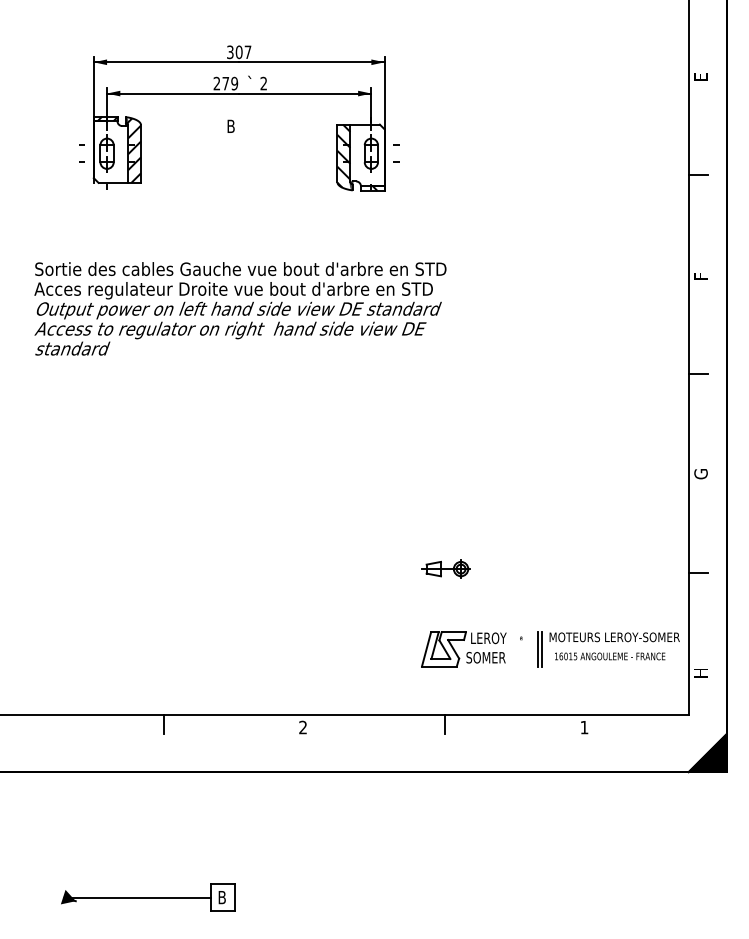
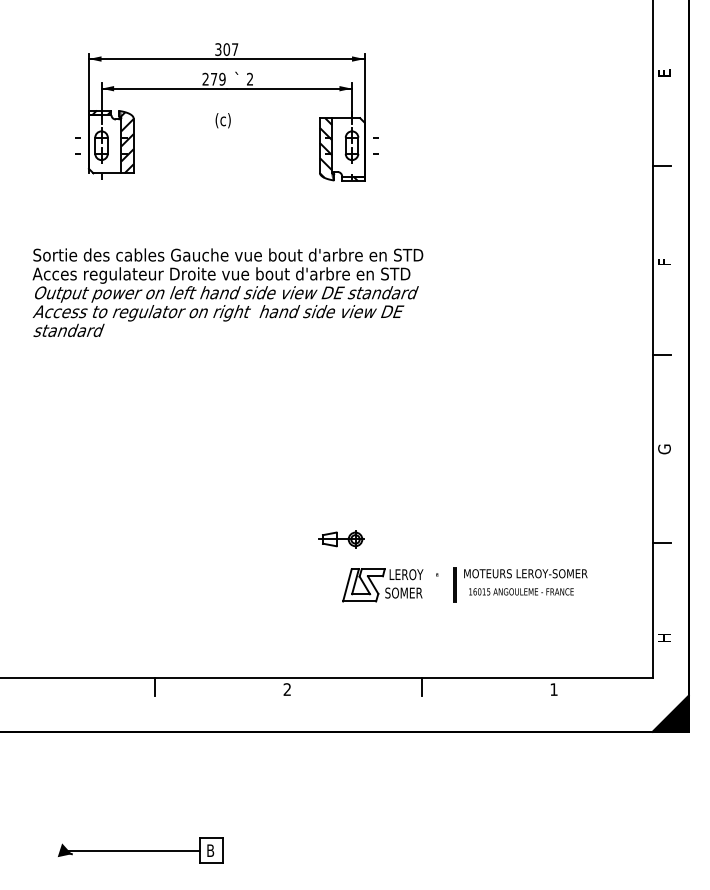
text: (235, 127) -> (223, 120), B -> (c)
part: (445, 568) -> (340, 538), moved
part: (555, 653) -> (469, 589), moved

